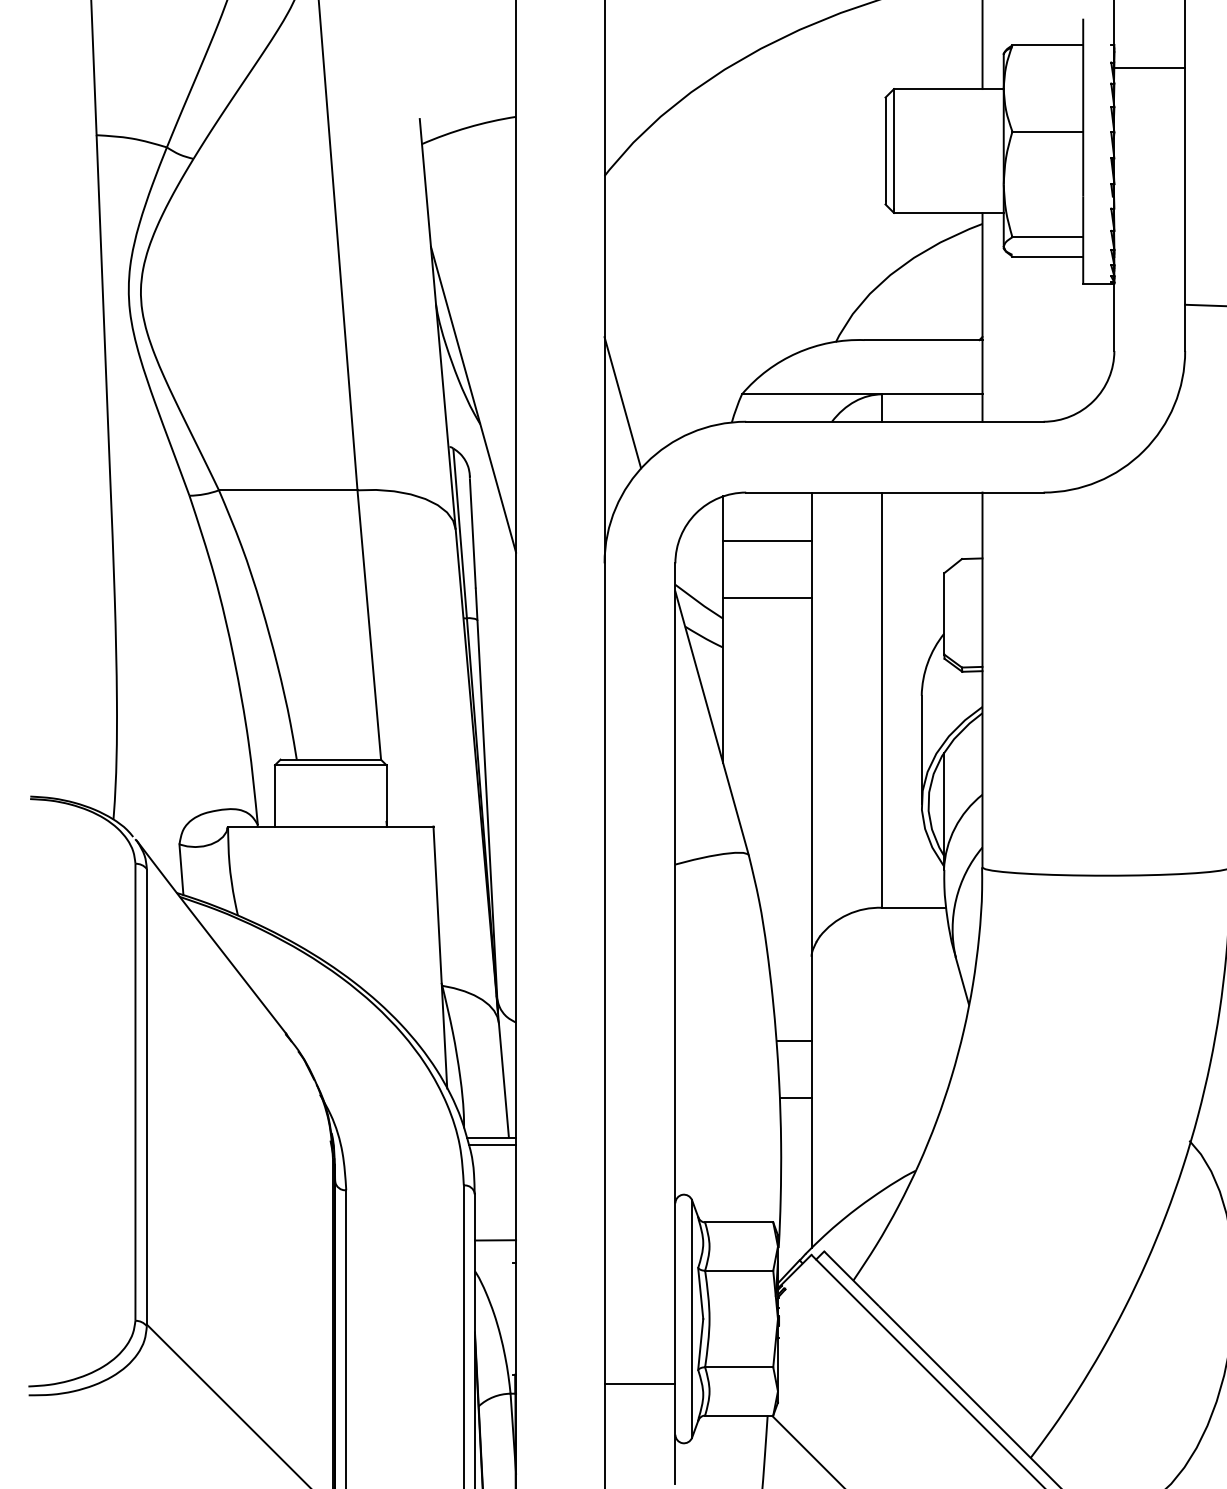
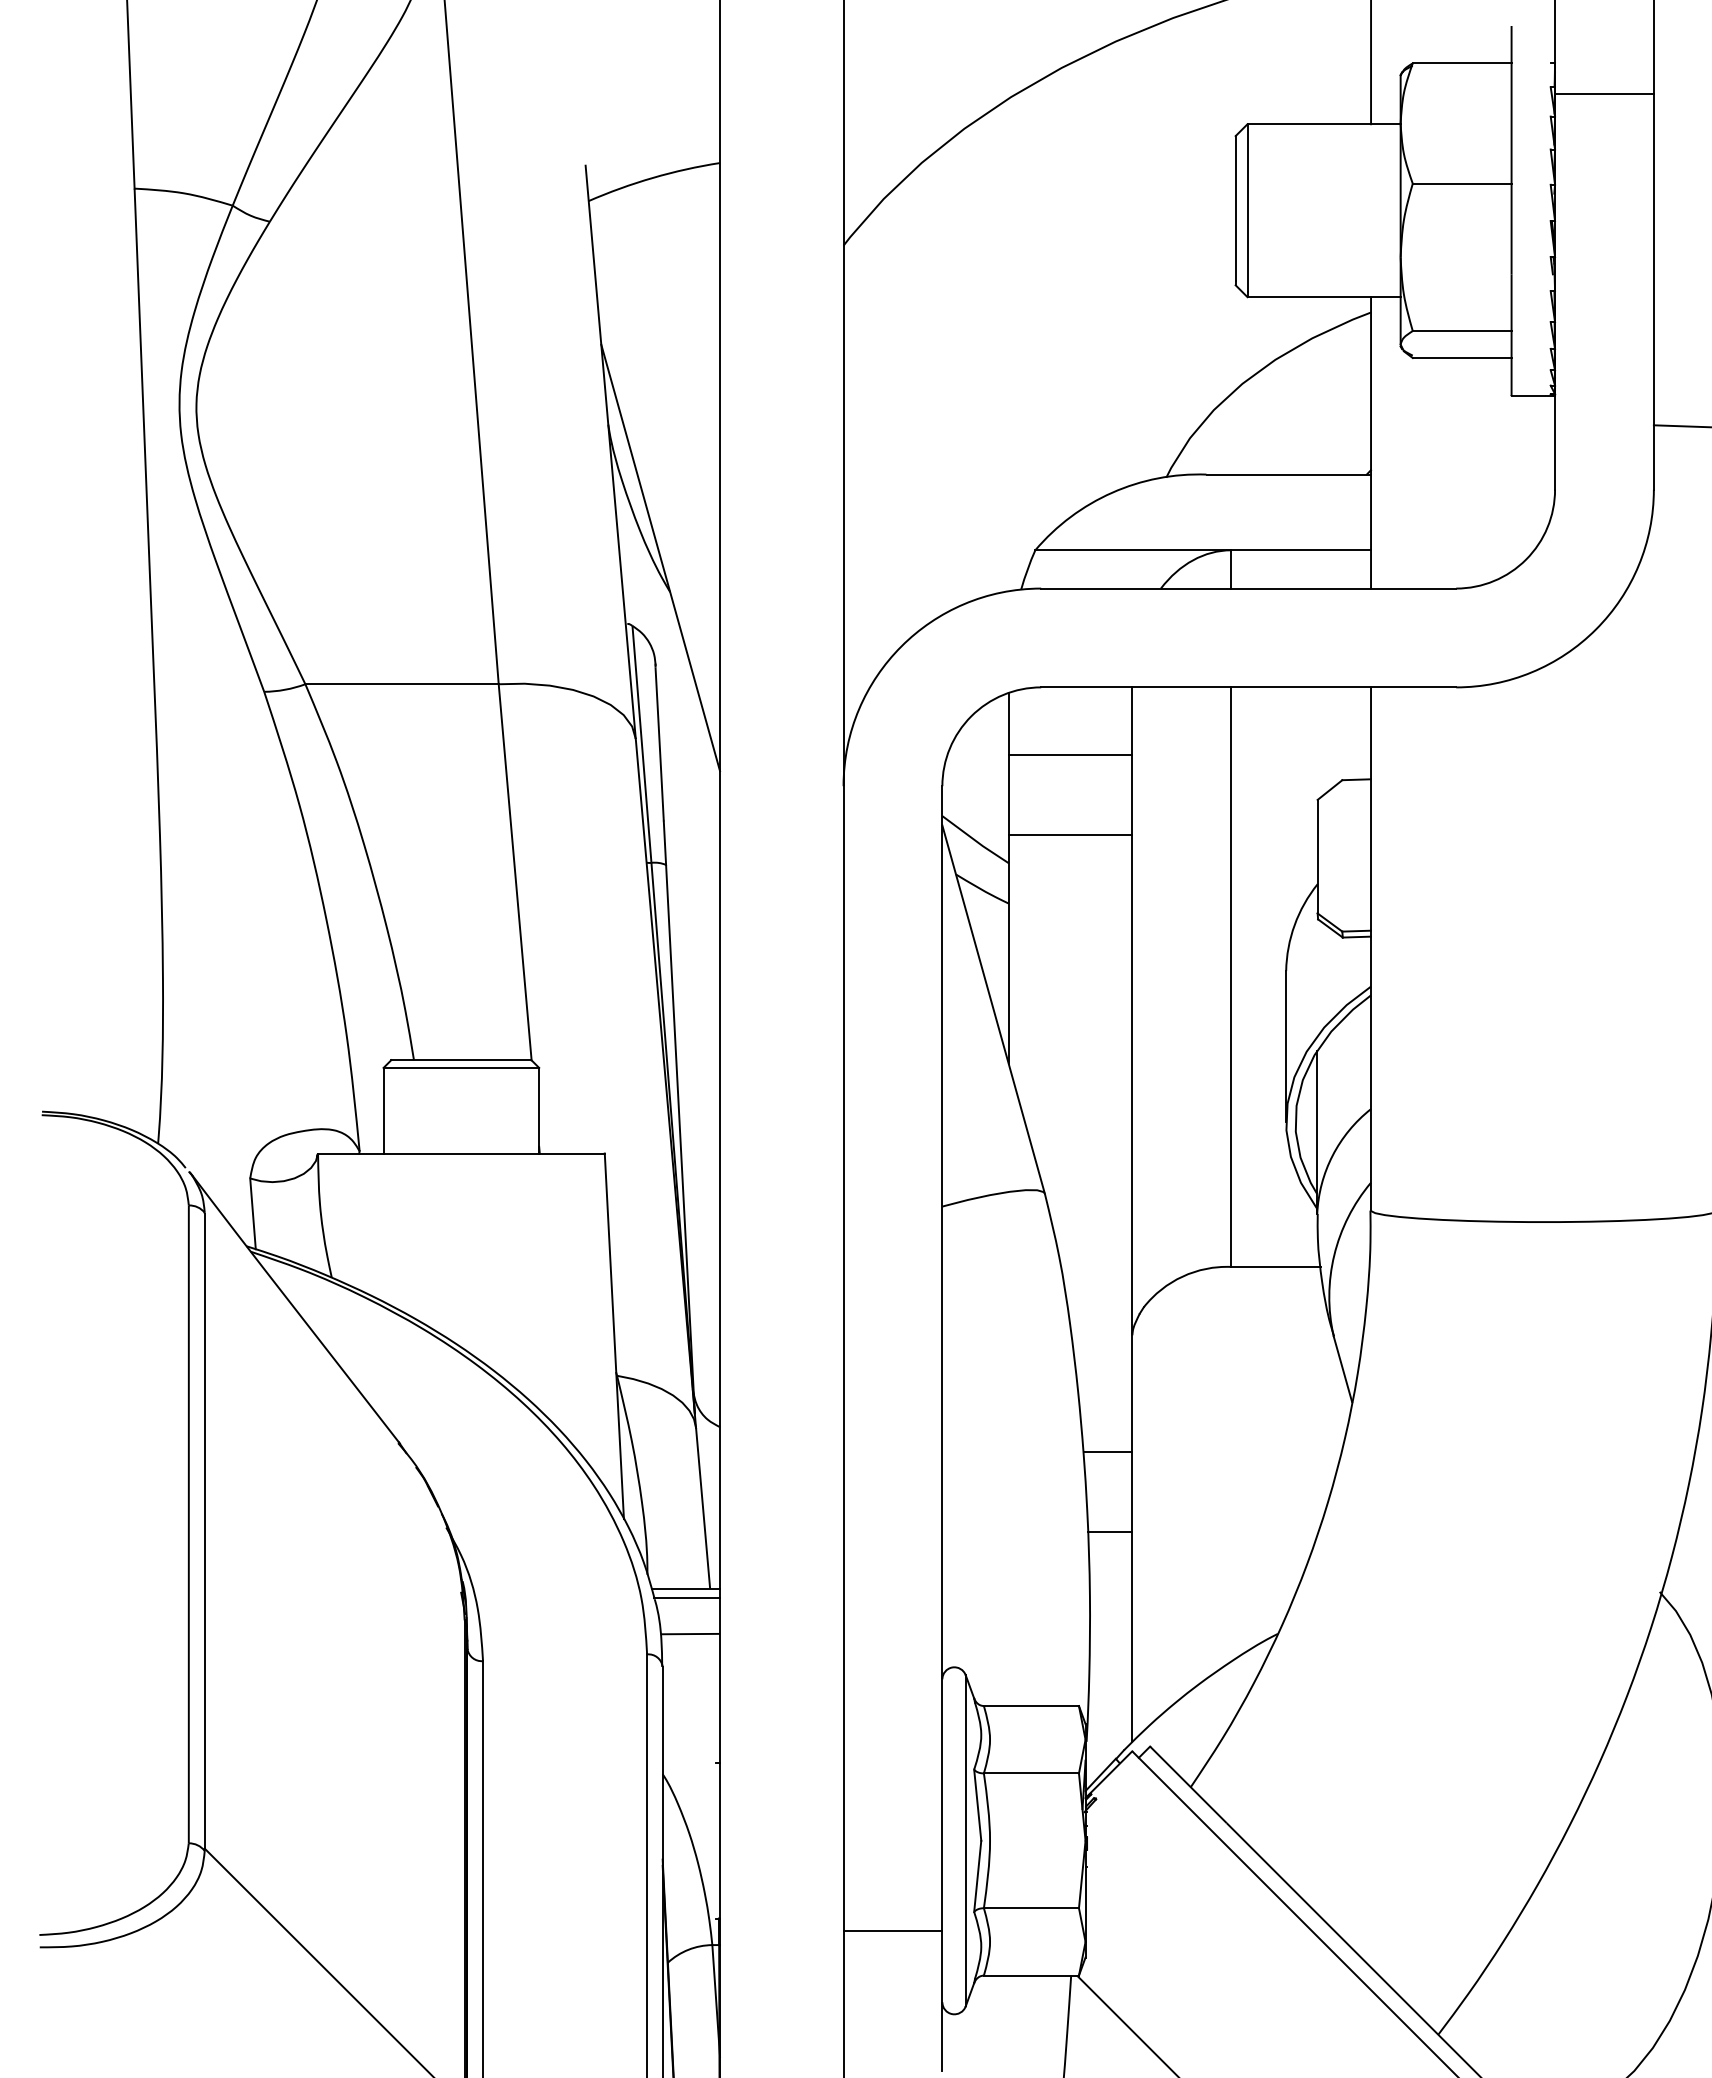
line: (622, 402) -> (868, 561), removed
line: (495, 1239) -> (690, 1633), moved

